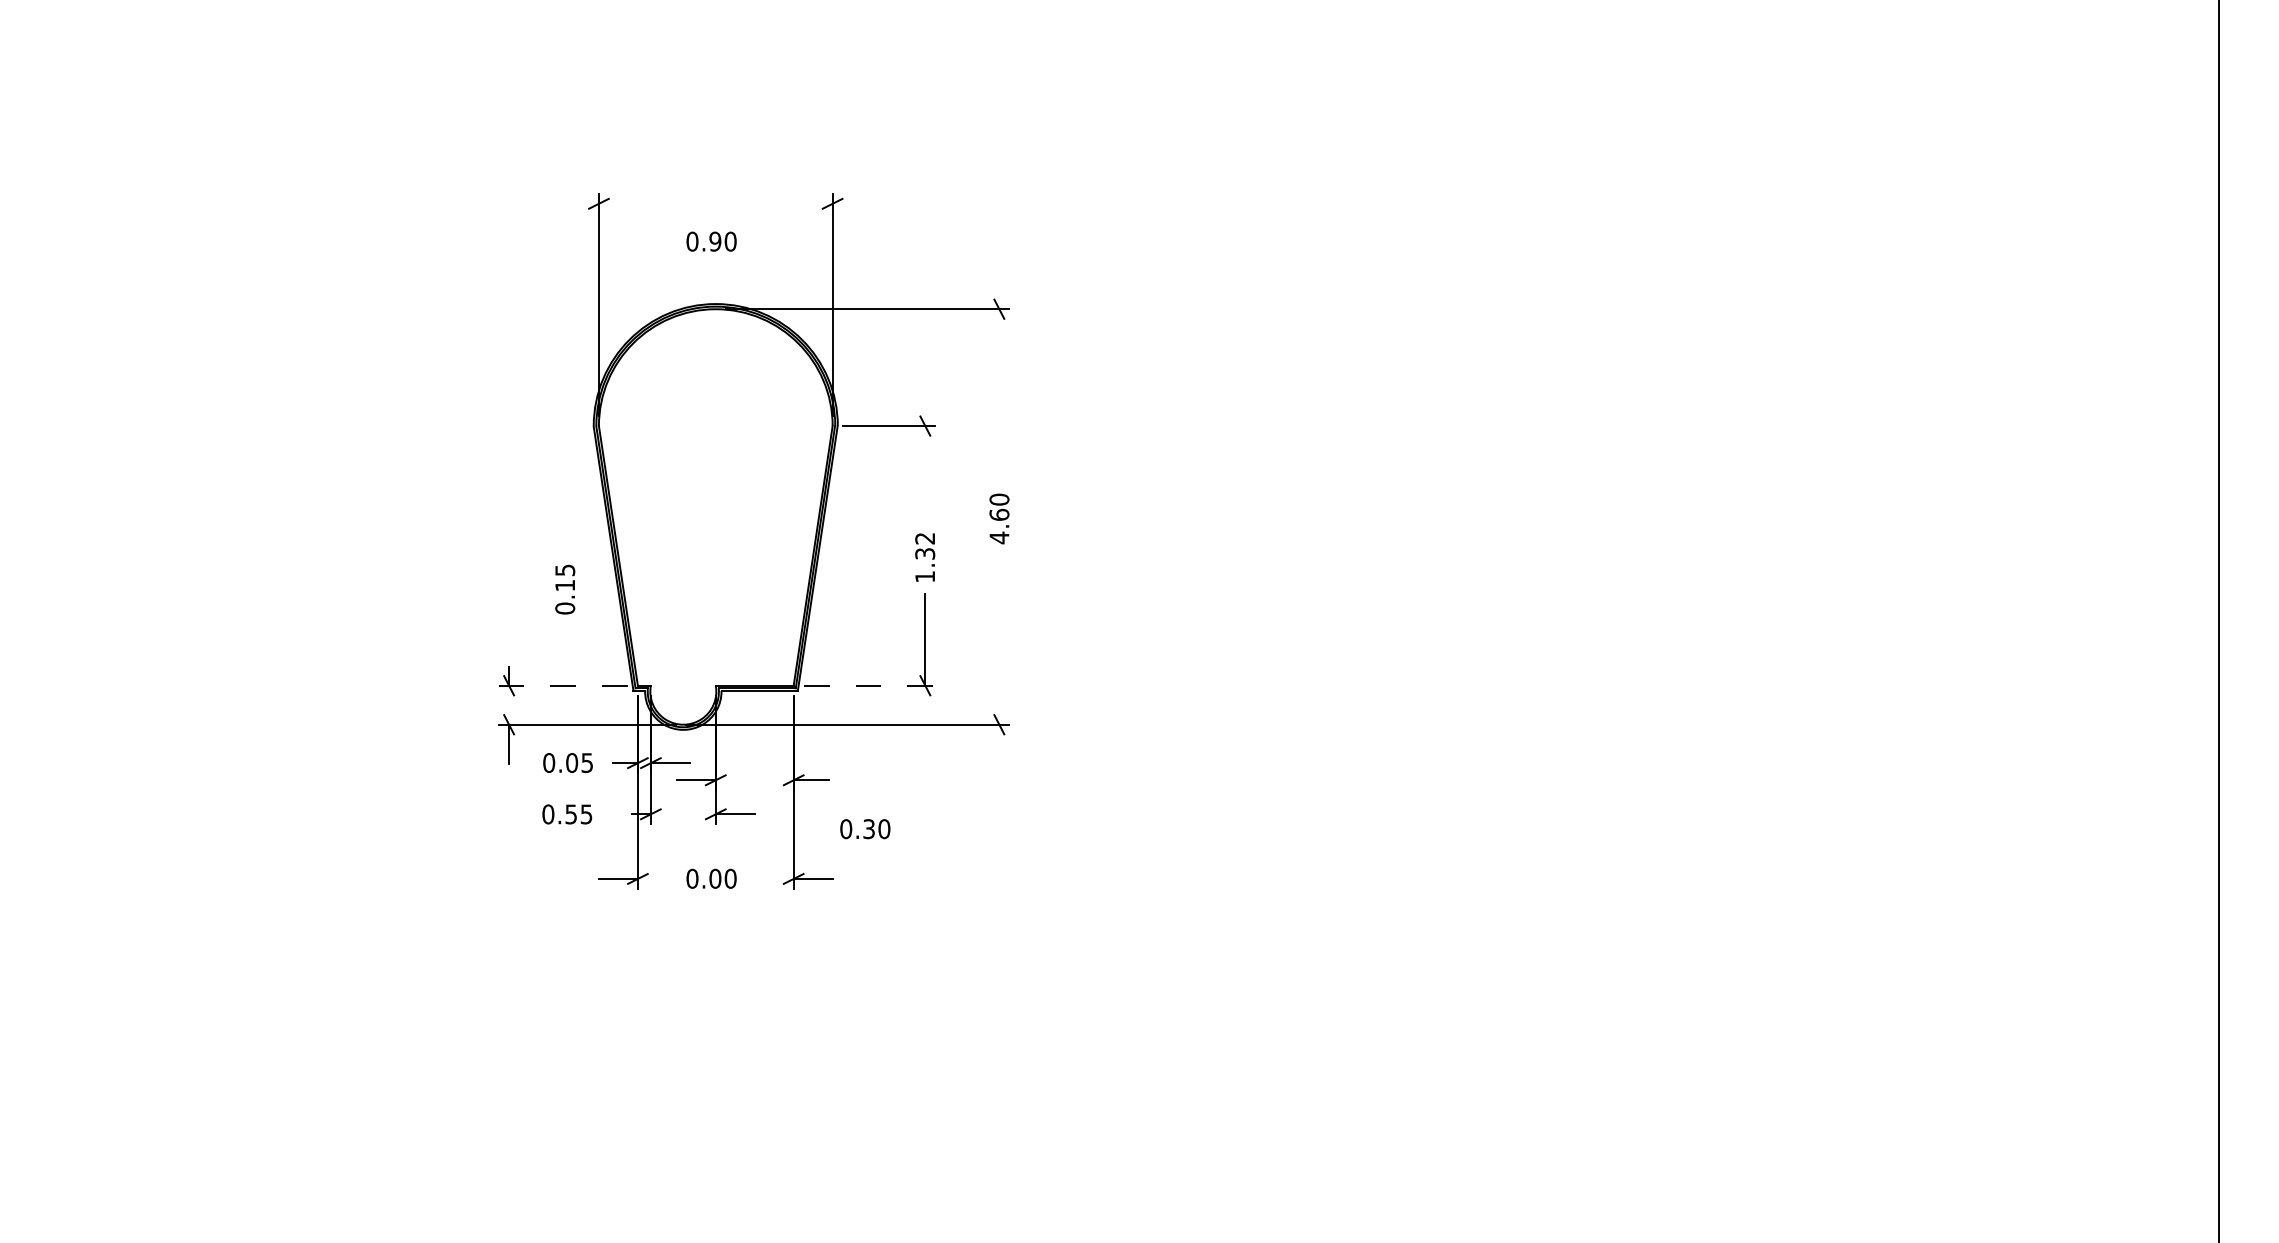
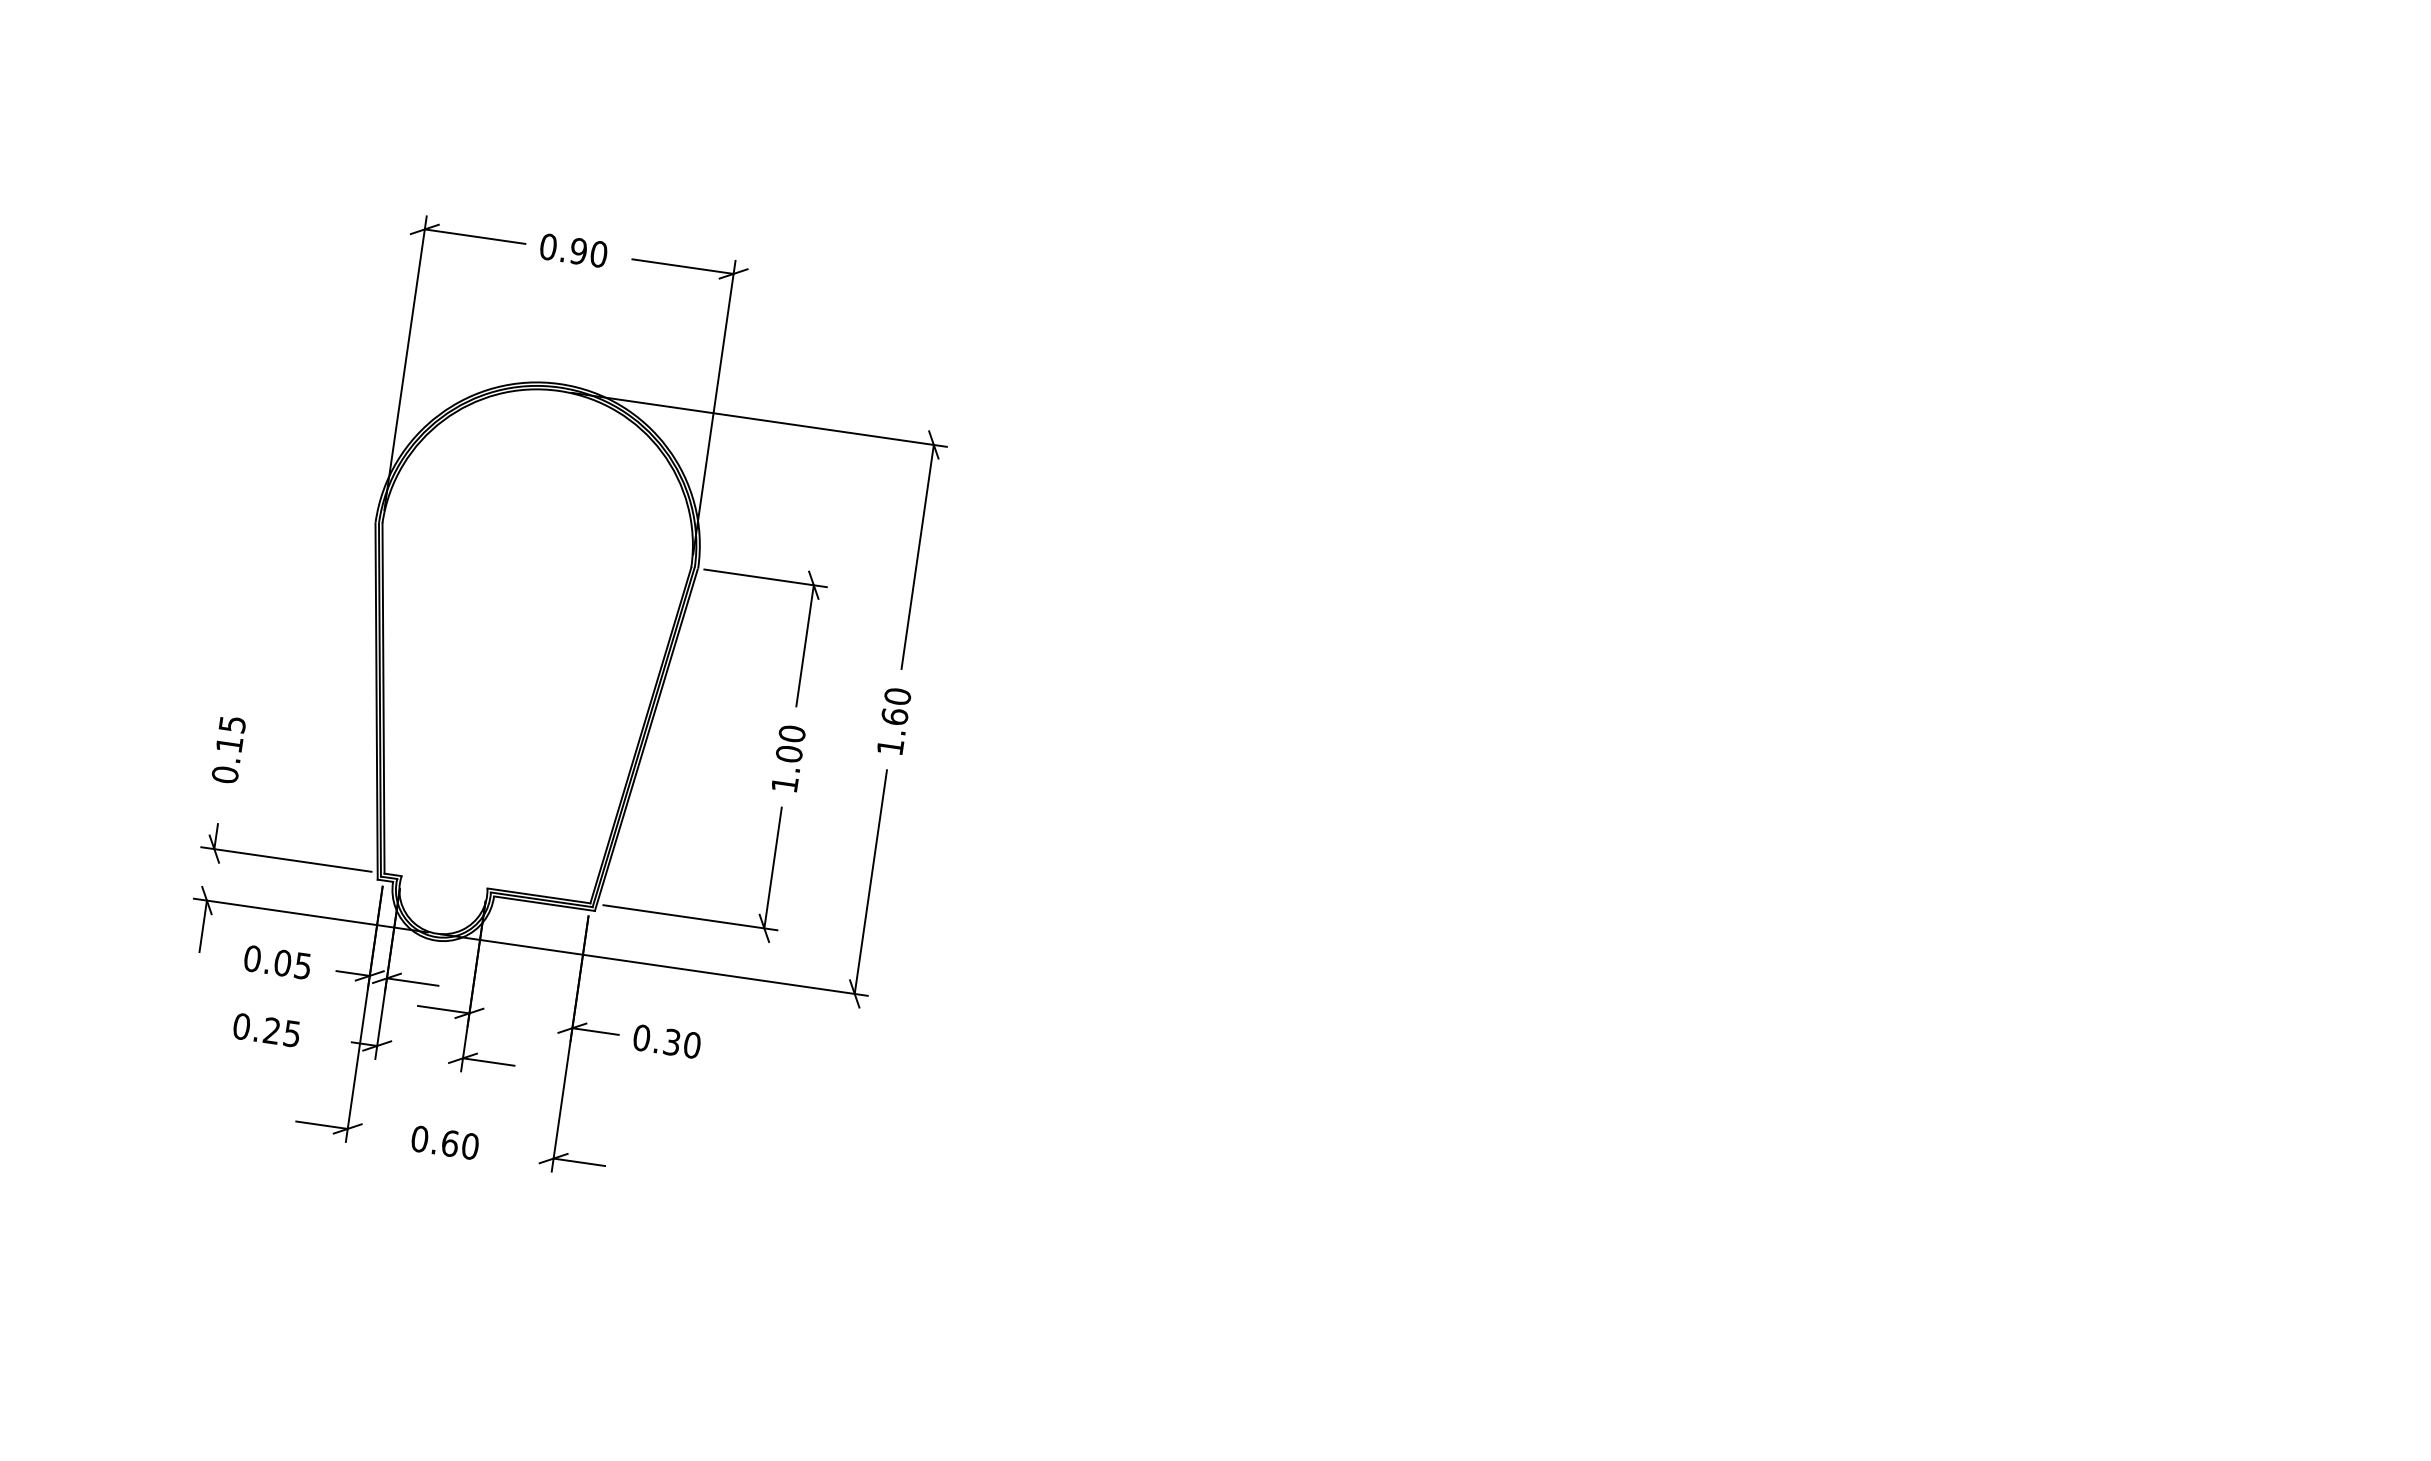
line: (636, 203) -> (474, 236), added
line: (794, 203) -> (683, 266), added
text: (711, 241) -> (573, 250), moved
line: (999, 393) -> (917, 556), added
line: (925, 471) -> (805, 645), added
text: (999, 537) -> (890, 746), 4.60 -> 1.60
text: (925, 545) -> (791, 743), 1.32 -> 1.00
text: (565, 589) -> (229, 749), moved
line: (999, 639) -> (871, 881), added
line: (563, 685) -> (286, 859), dashed -> solid
line: (869, 685) -> (690, 917), dashed -> solid
text: (570, 814) -> (270, 1030), 0.55 -> 0.25
text: (865, 829) -> (667, 1042), moved
text: (715, 878) -> (450, 1143), 0.00 -> 0.60

